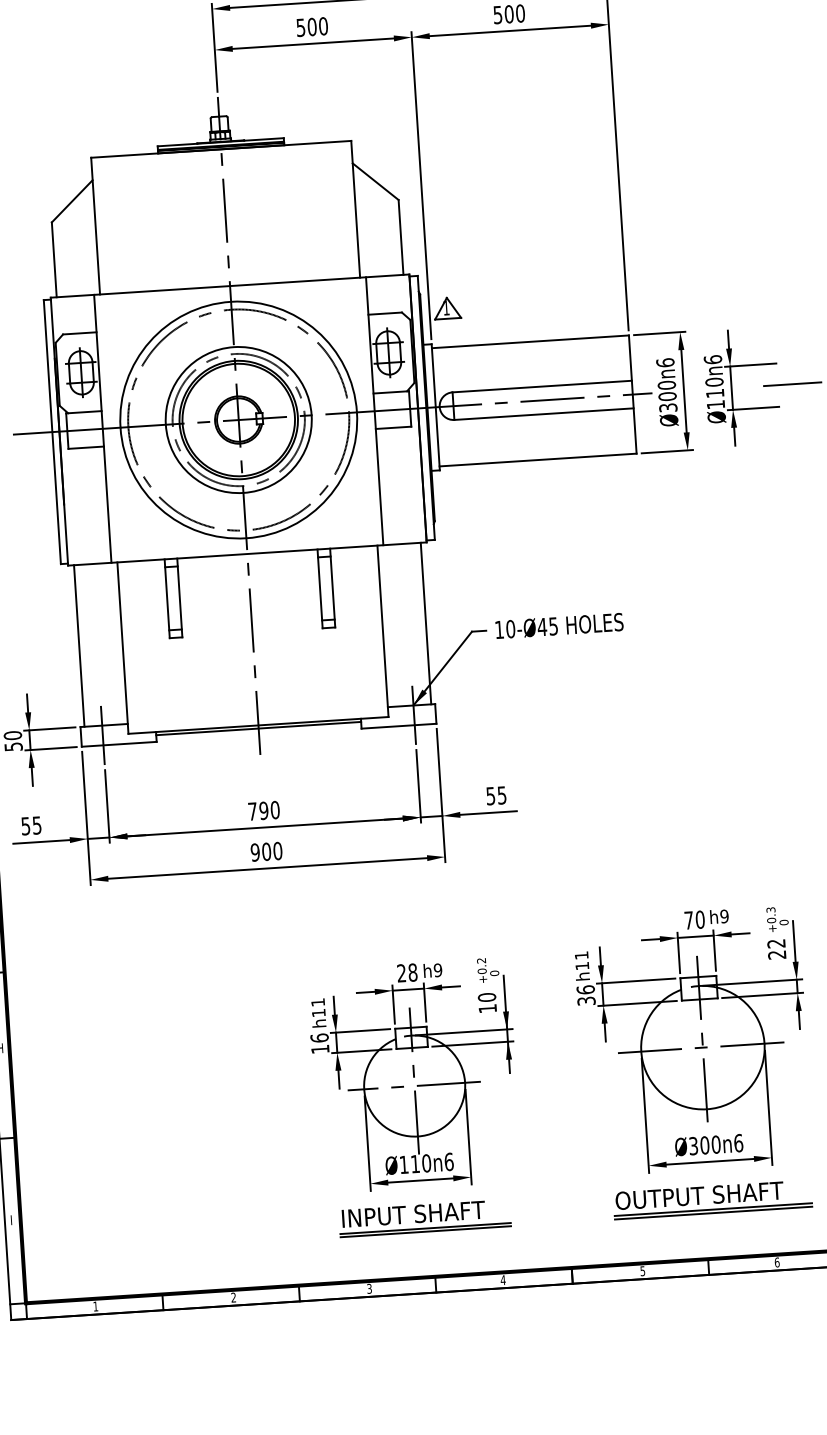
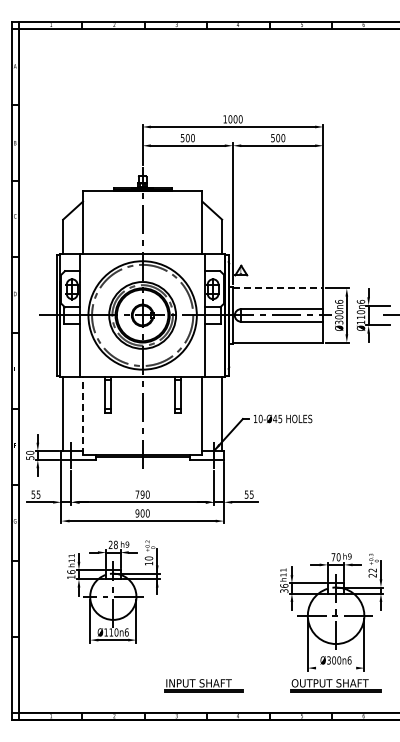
line: (531, 342) -> (278, 288), solid -> dashed
line: (123, 646) -> (83, 415), solid -> dashed
part: (414, 1074) -> (113, 591), moved
line: (711, 1162) -> (336, 668), removed

